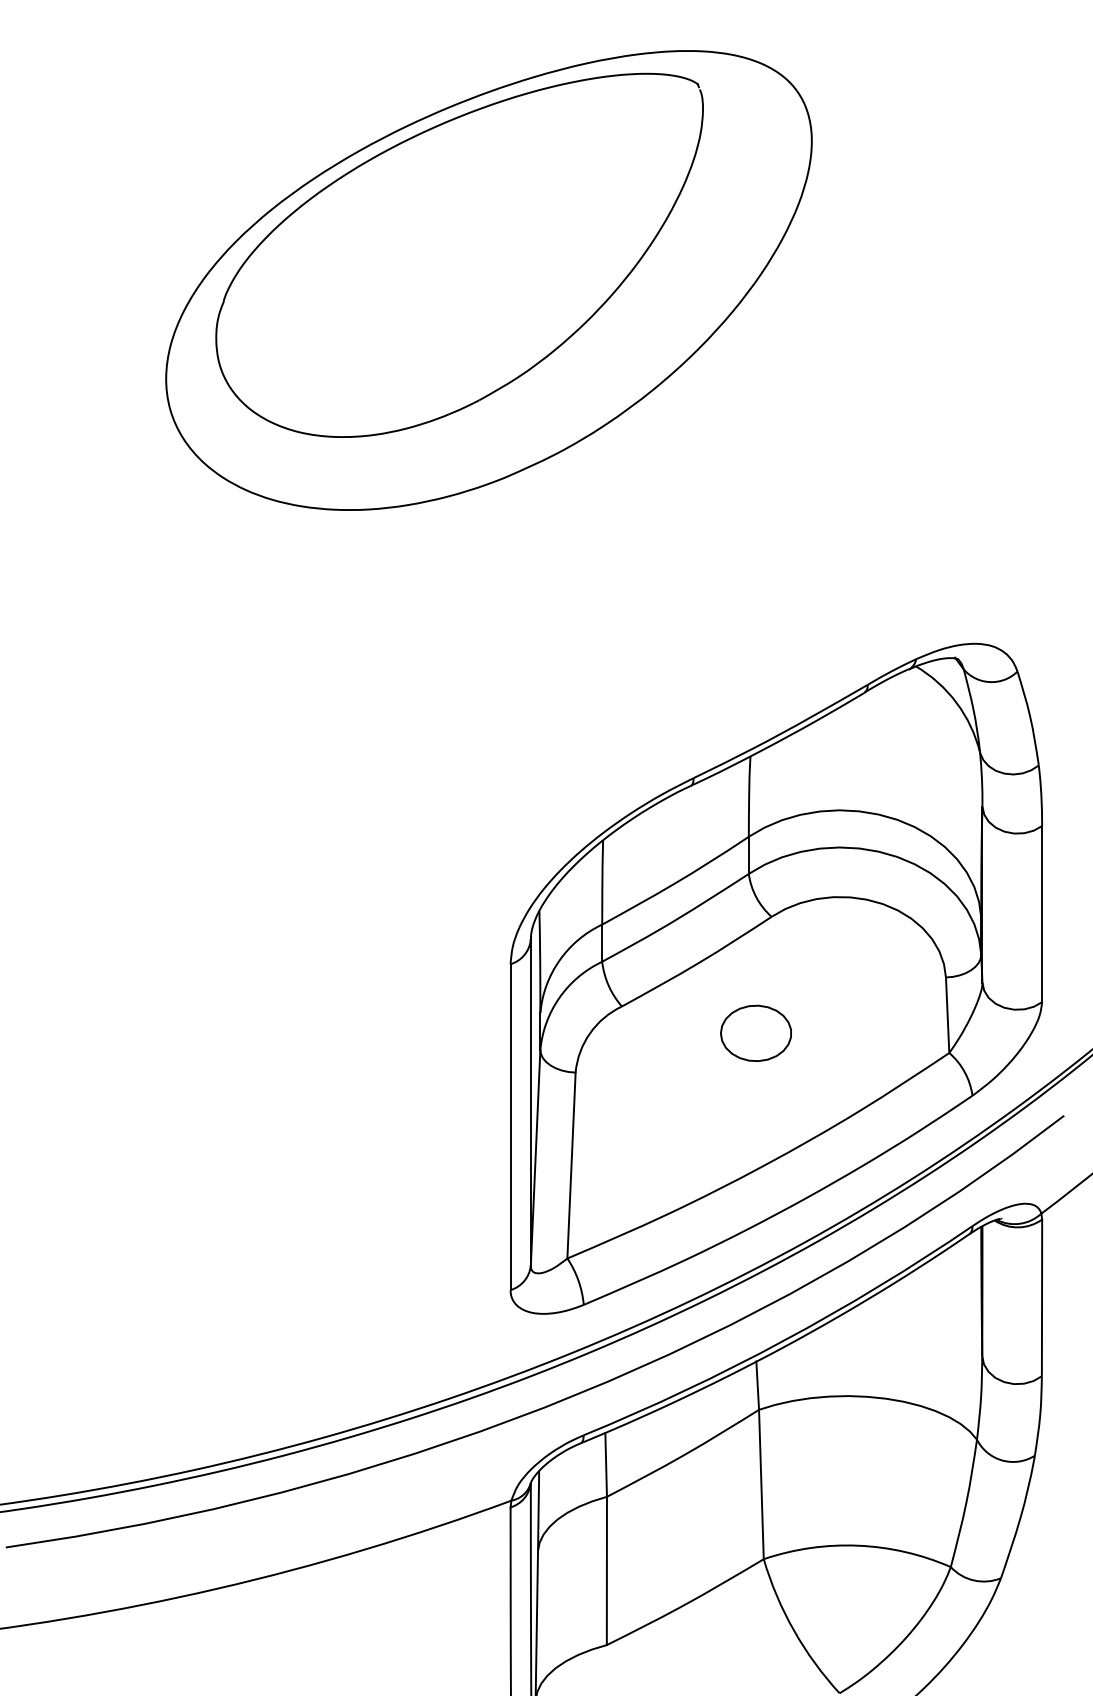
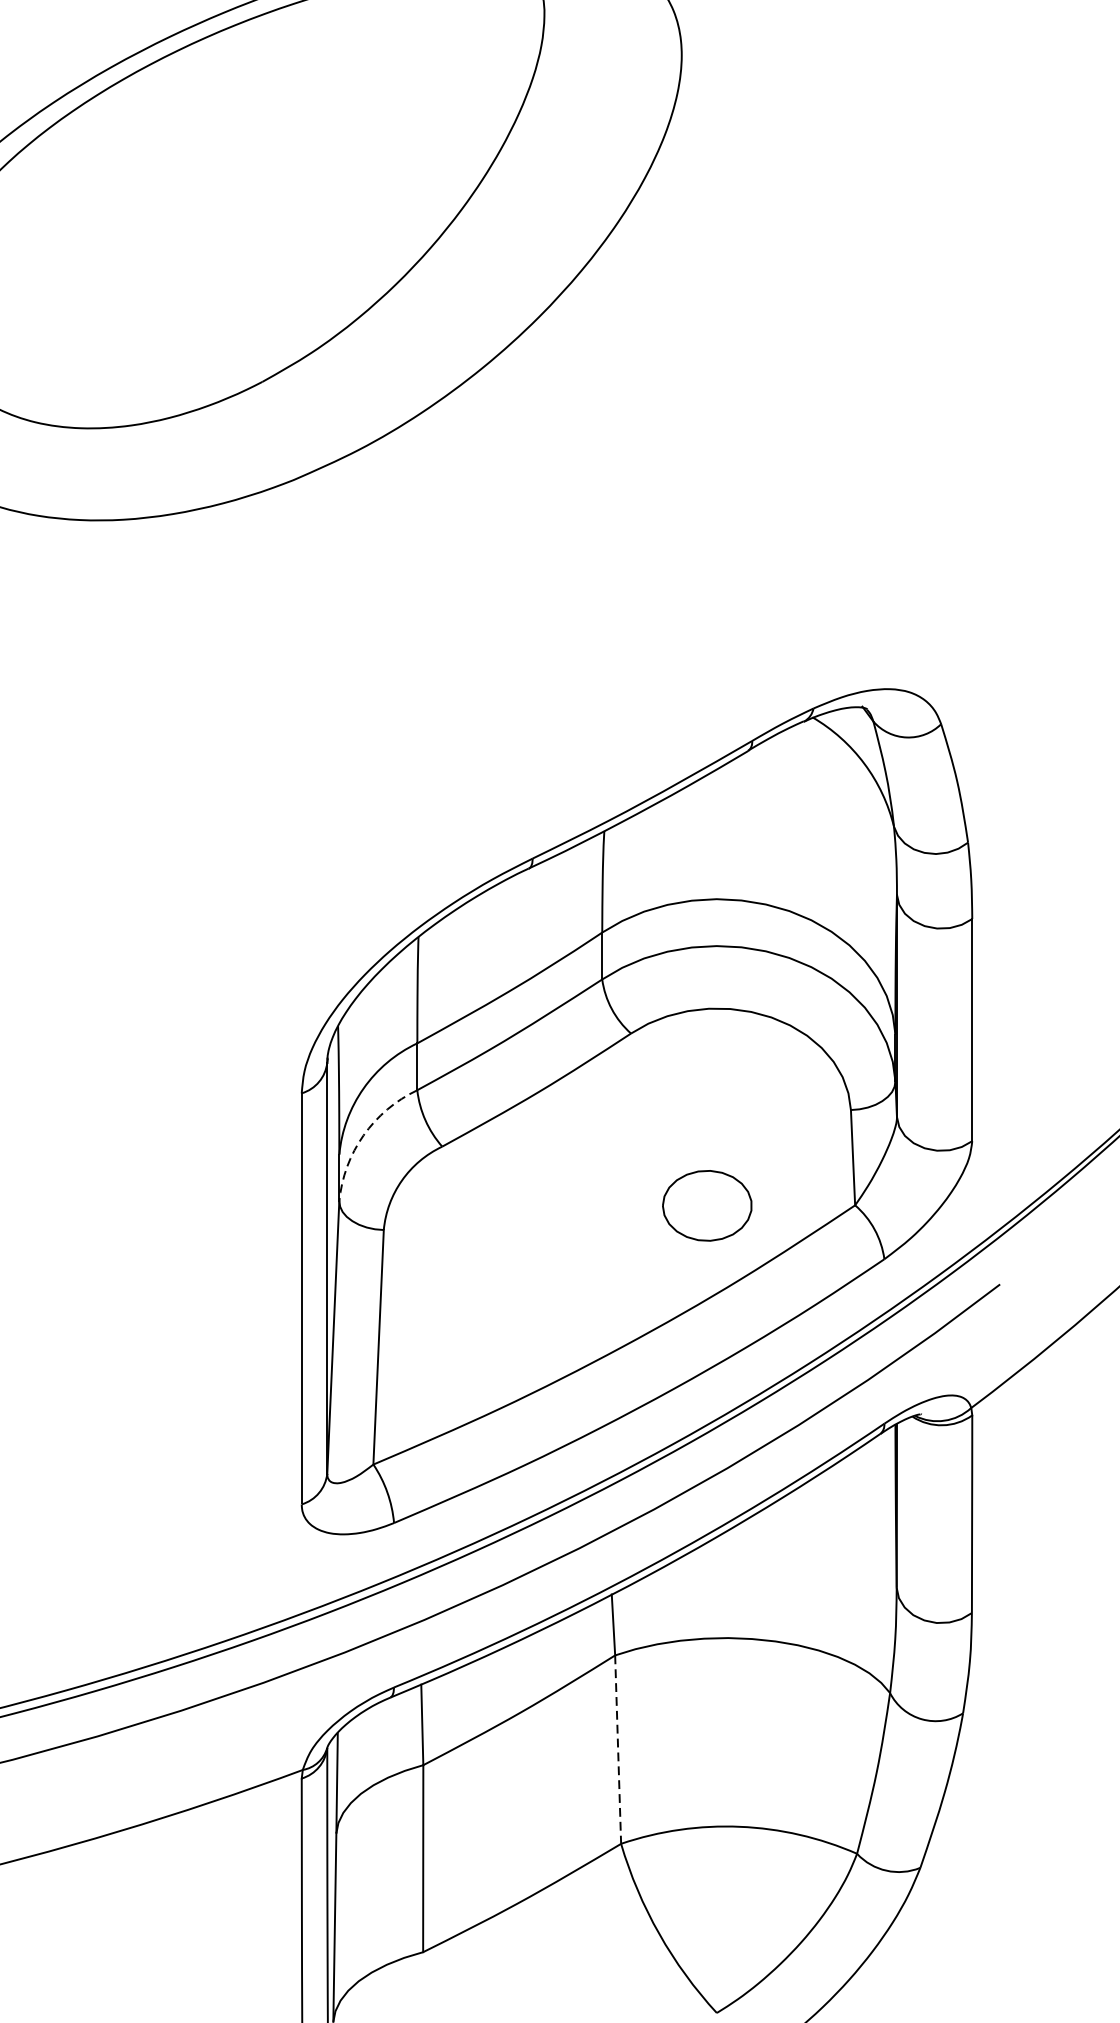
arc: (559, 997) -> (363, 1135), solid -> dashed
part: (755, 1032) -> (706, 1204), moved
line: (761, 1484) -> (618, 1749), solid -> dashed

